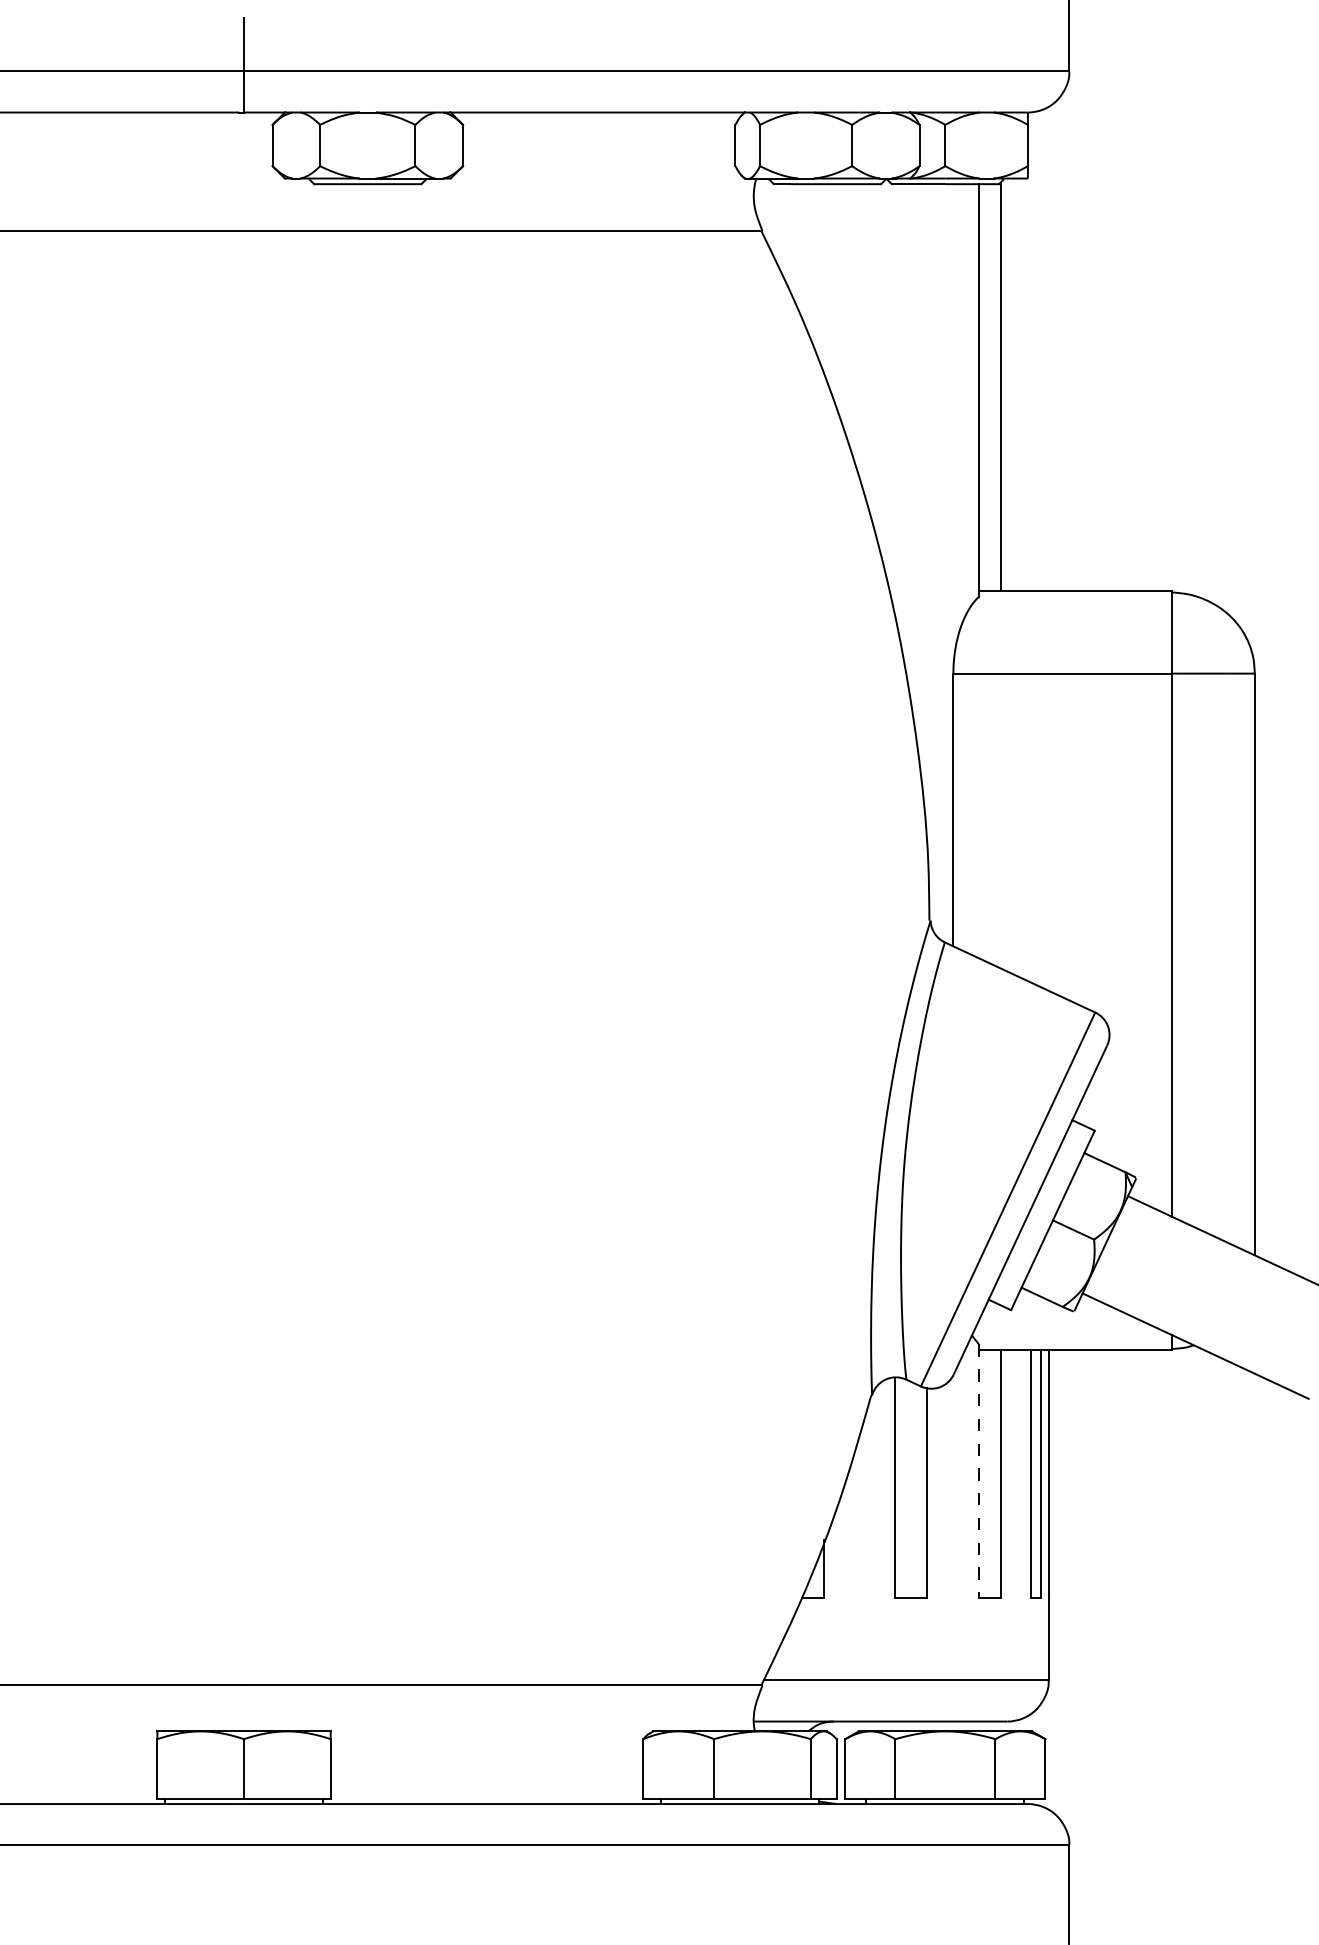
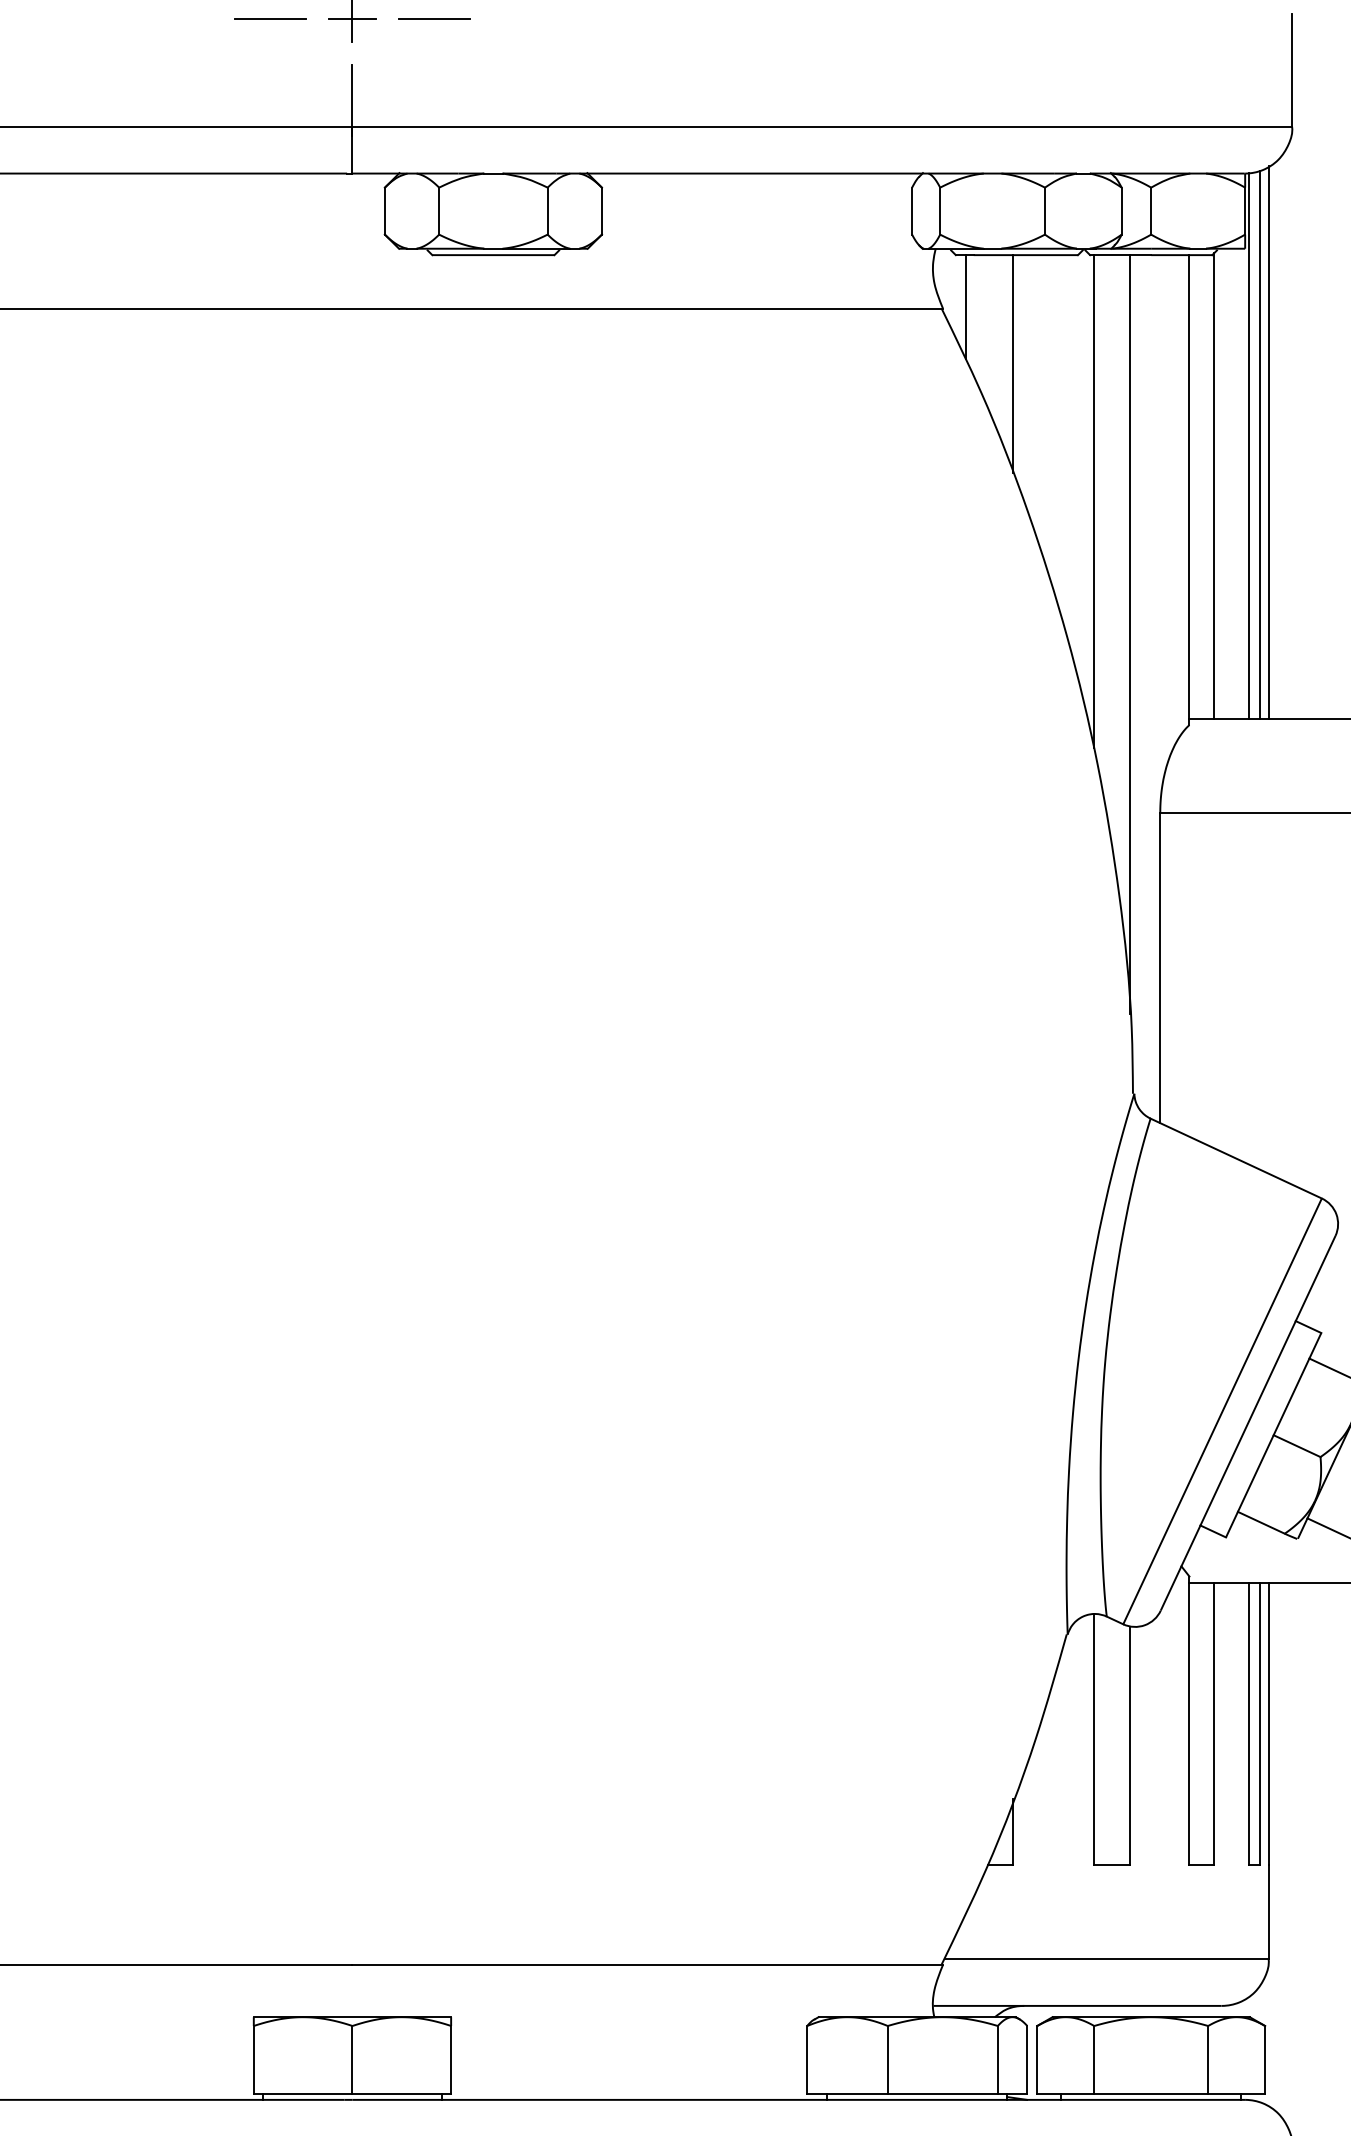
line: (782, 229) -> (965, 306), added
line: (823, 279) -> (1012, 363), added
line: (1048, 348) -> (1268, 442), added
line: (1040, 350) -> (1259, 444), added
line: (1030, 351) -> (1248, 445), added
line: (894, 400) -> (1093, 501), added
line: (927, 517) -> (1130, 634), added
line: (979, 1471) -> (1190, 1721), dashed -> solid

